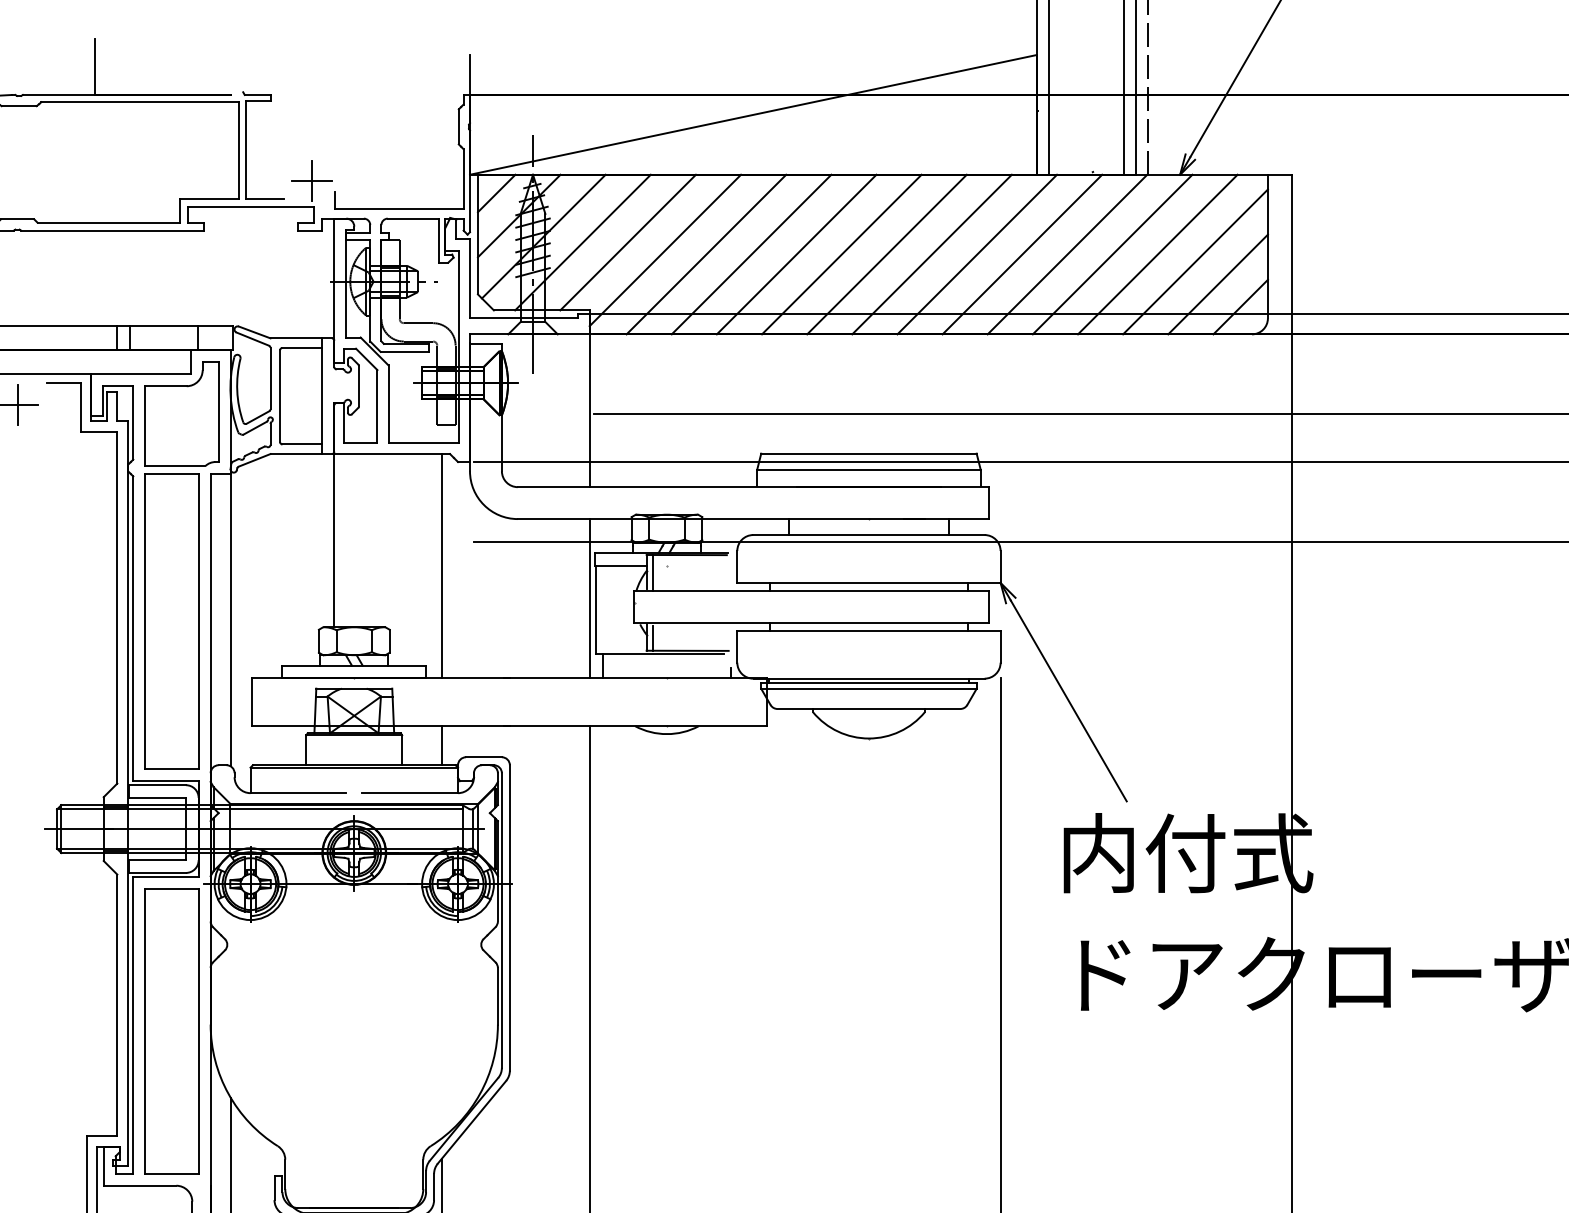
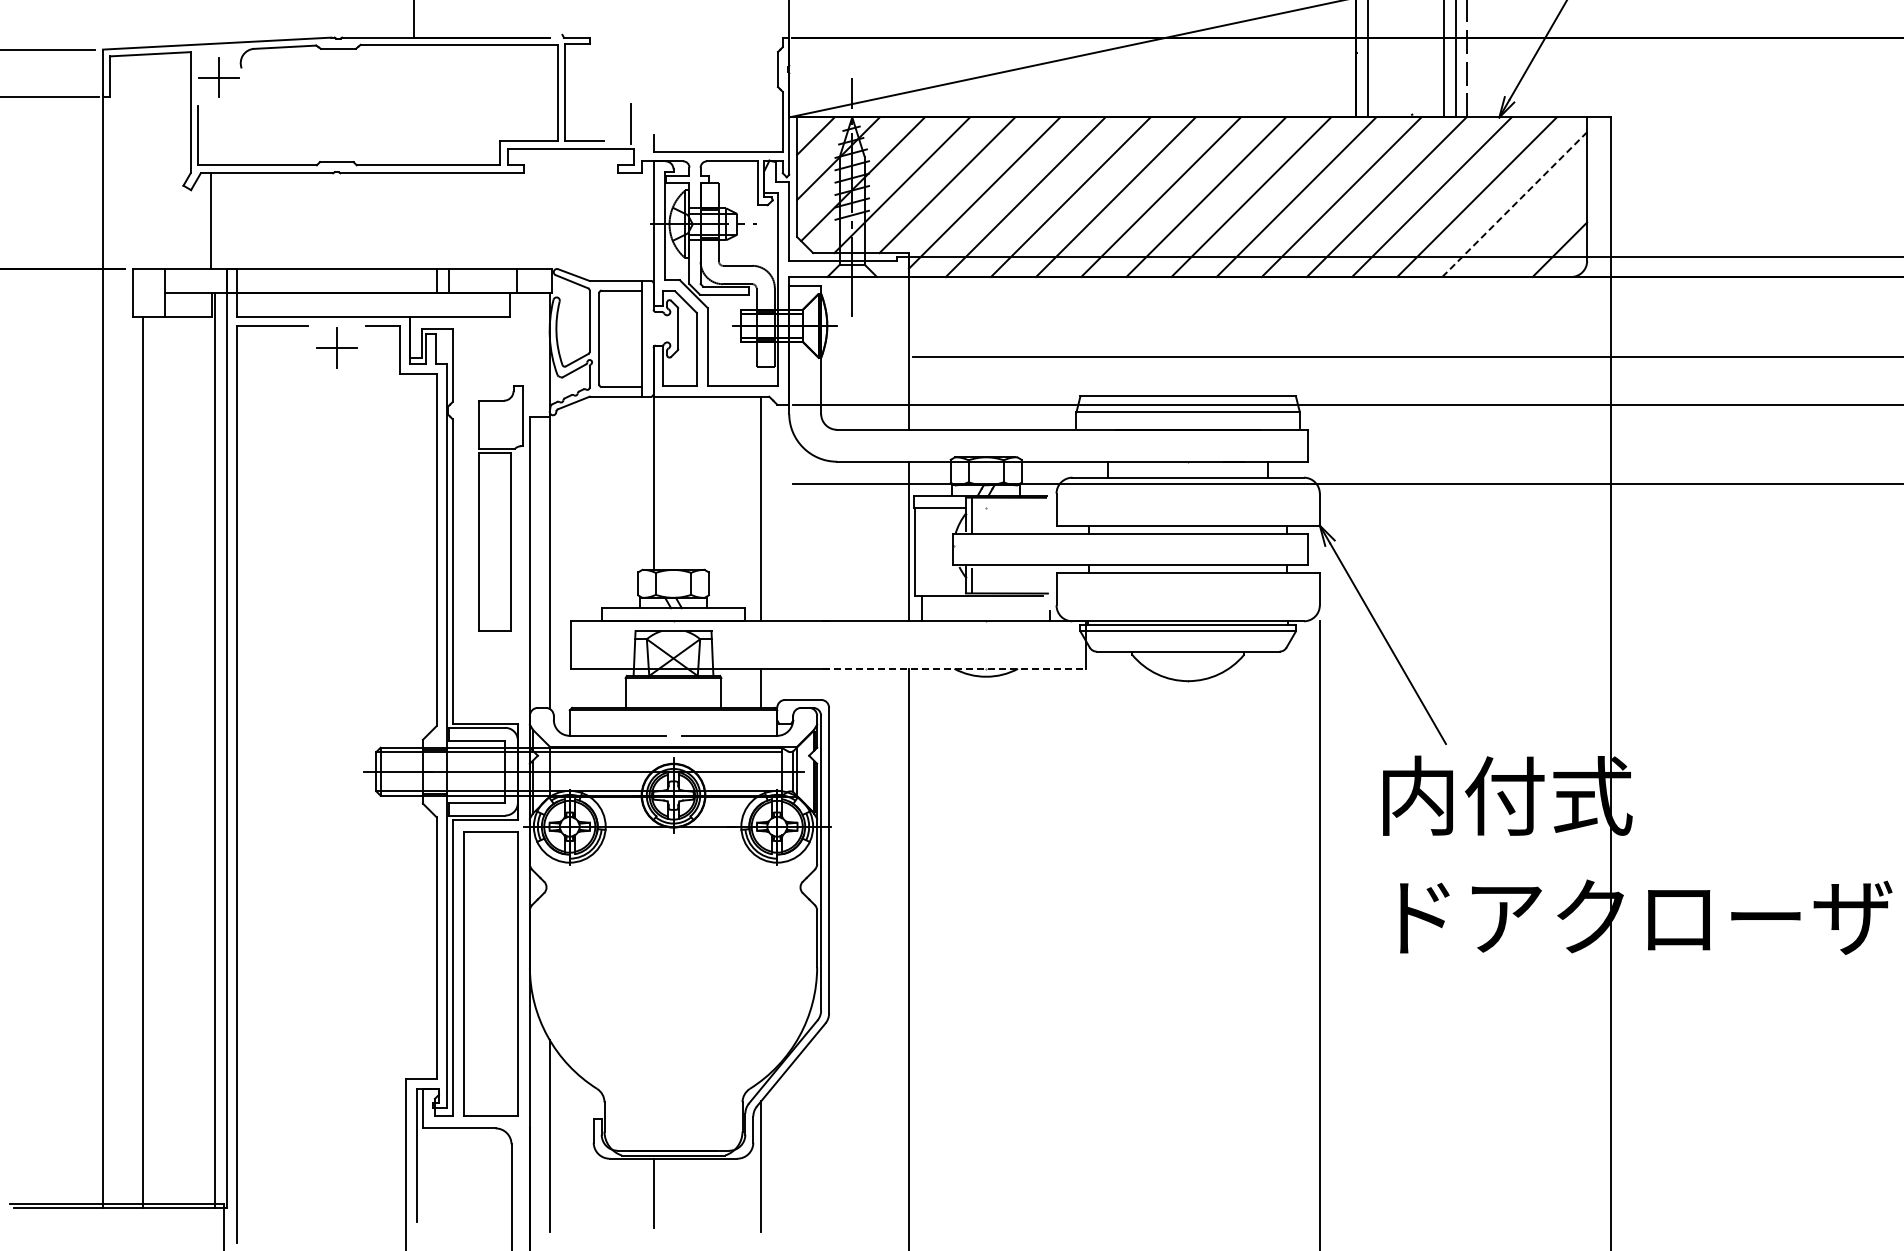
line: (312, 180) -> (631, 123), removed
line: (1196, 261) -> (1515, 204), solid -> dashed
line: (1218, 284) -> (1537, 227), removed
part: (181, 565) -> (500, 508), size x0.6
line: (635, 725) -> (954, 668), solid -> dashed

